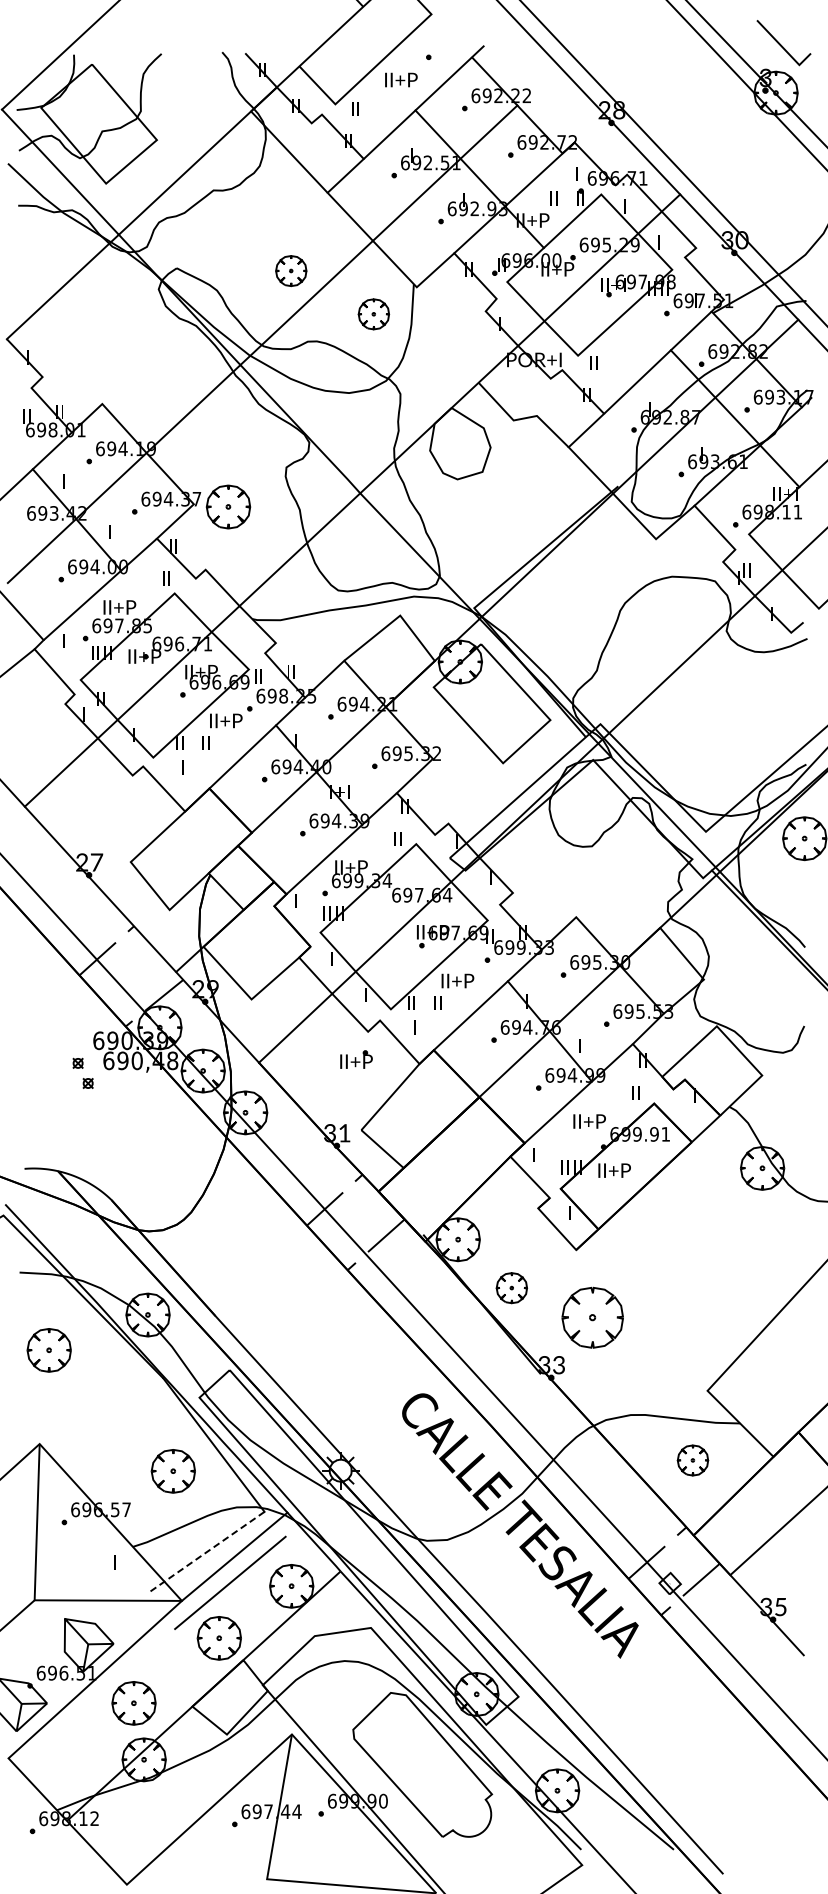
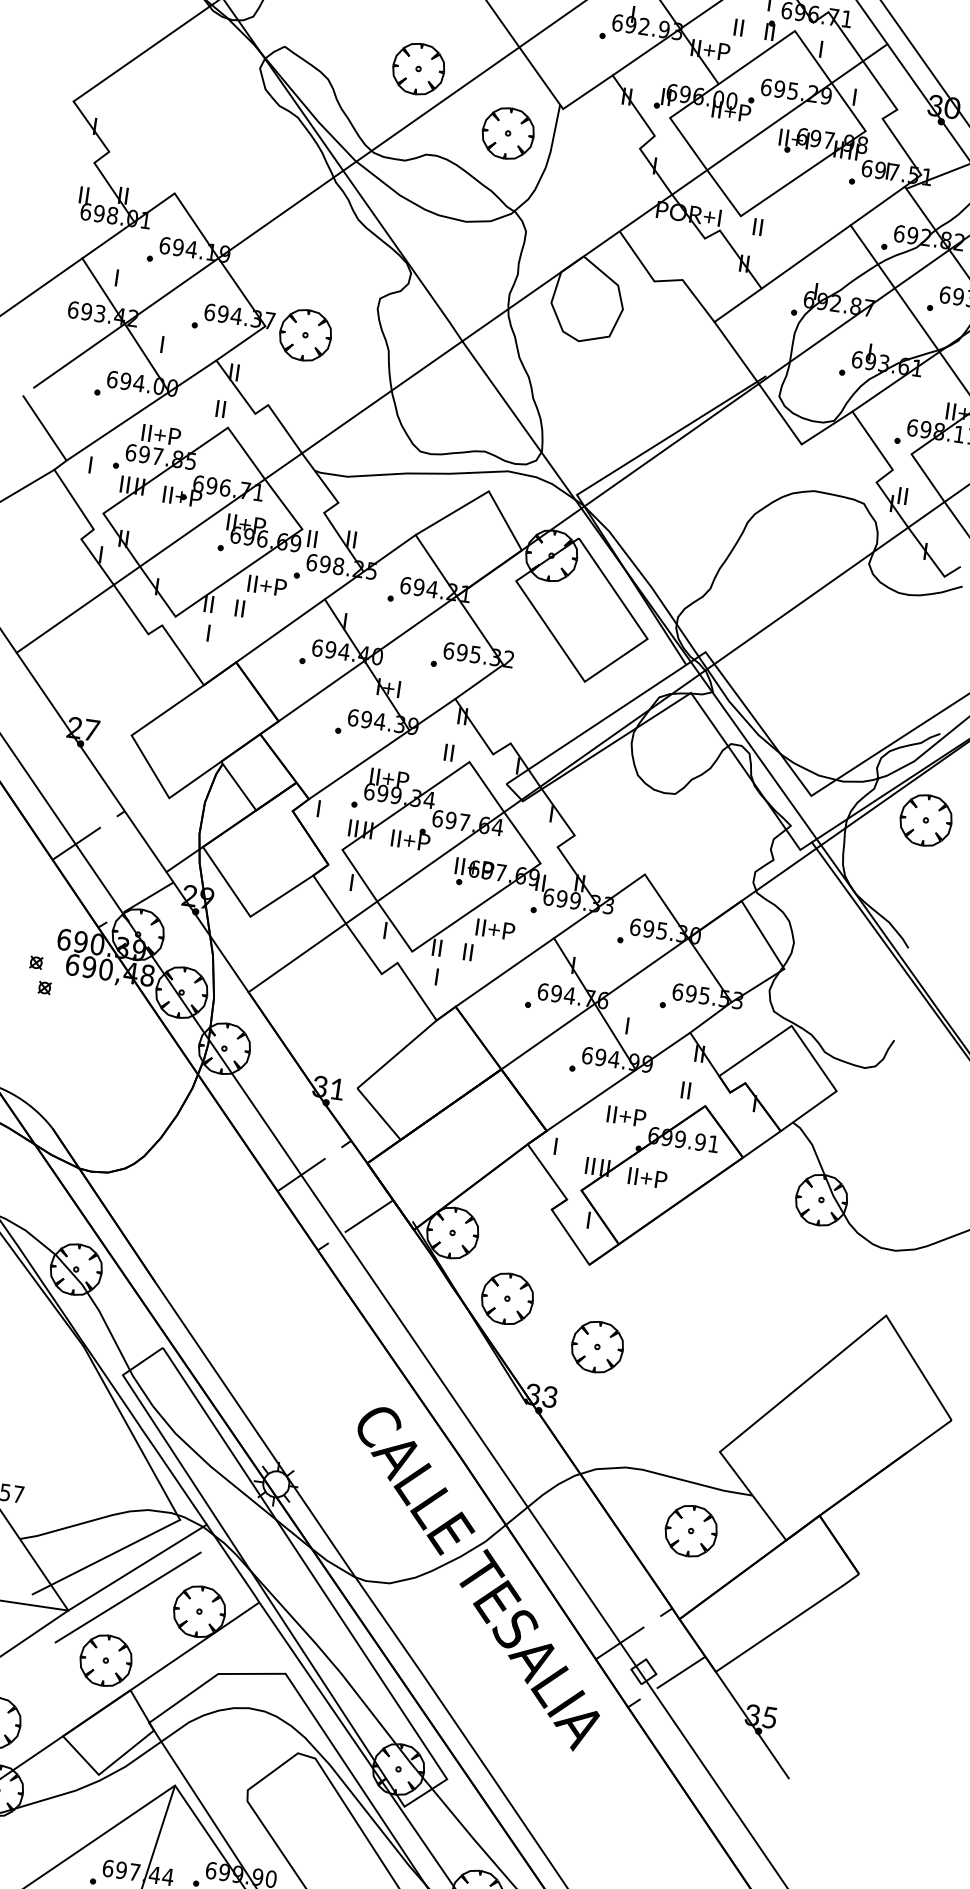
part: (290, 270) -> (417, 68), size x1.43
part: (373, 314) -> (507, 133), size x1.43
part: (356, 1059) -> (411, 837), moved
part: (511, 1287) -> (507, 1297), size x1.43
part: (592, 1317) -> (597, 1346), size x0.71
part: (692, 1460) -> (690, 1531), size x1.43
part: (172, 1471) -> (78, 1457), removed
line: (207, 1551) -> (106, 1556), dashed -> solid

